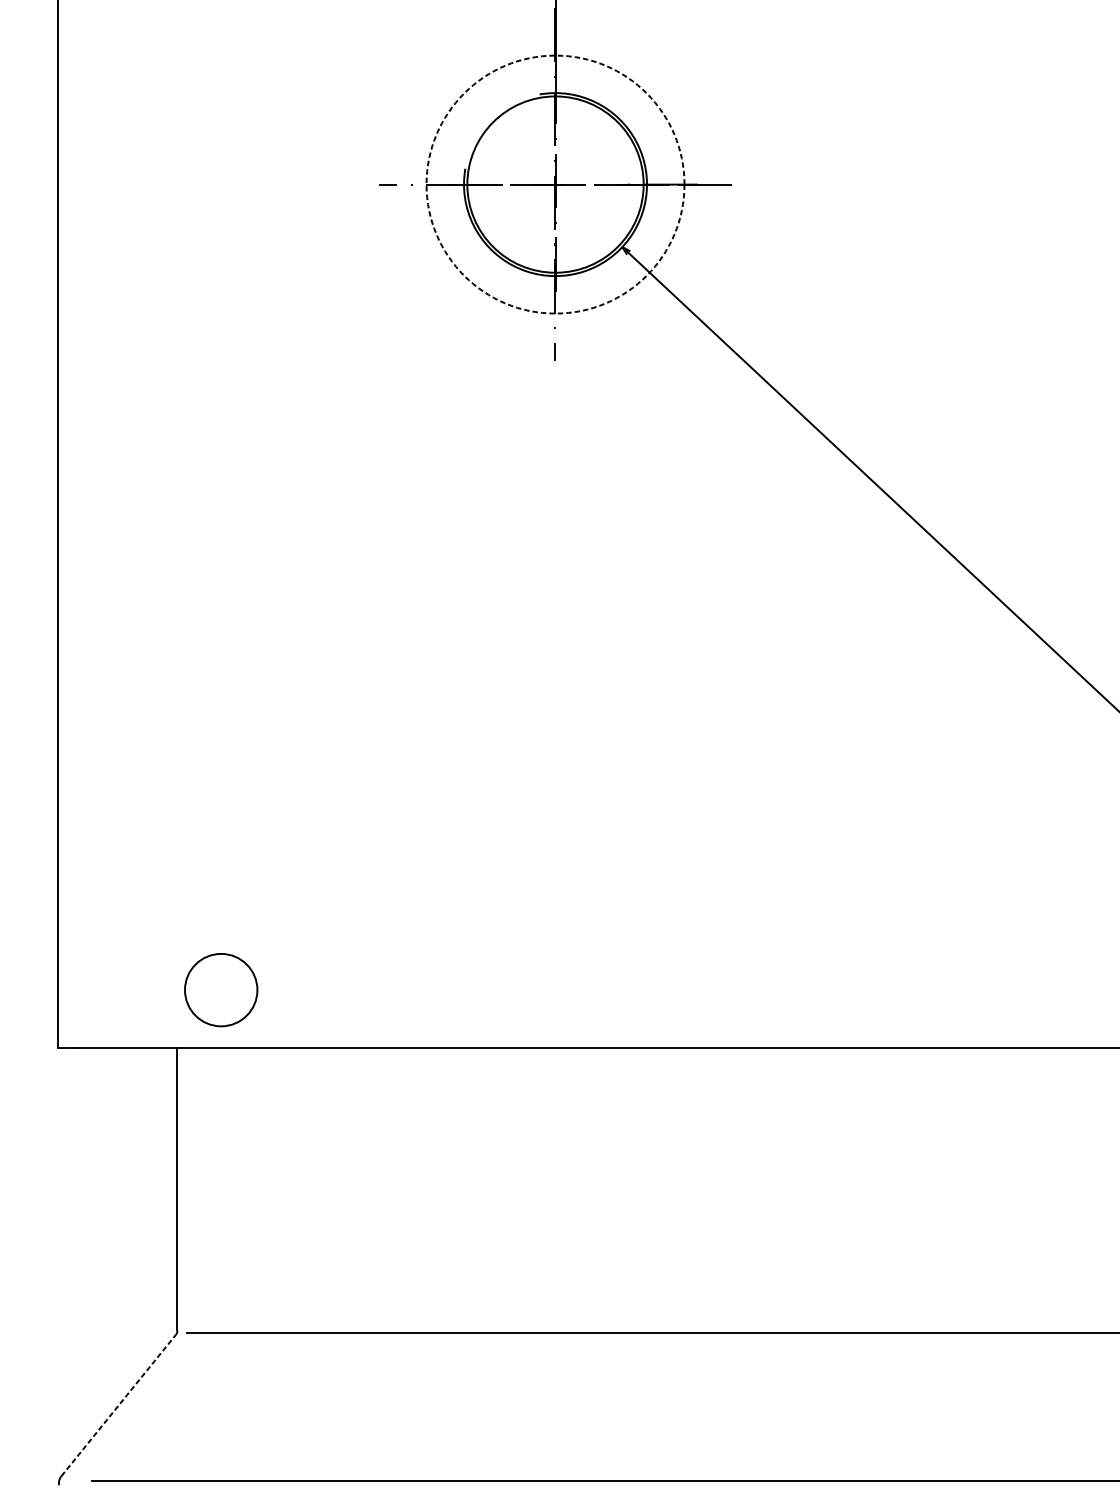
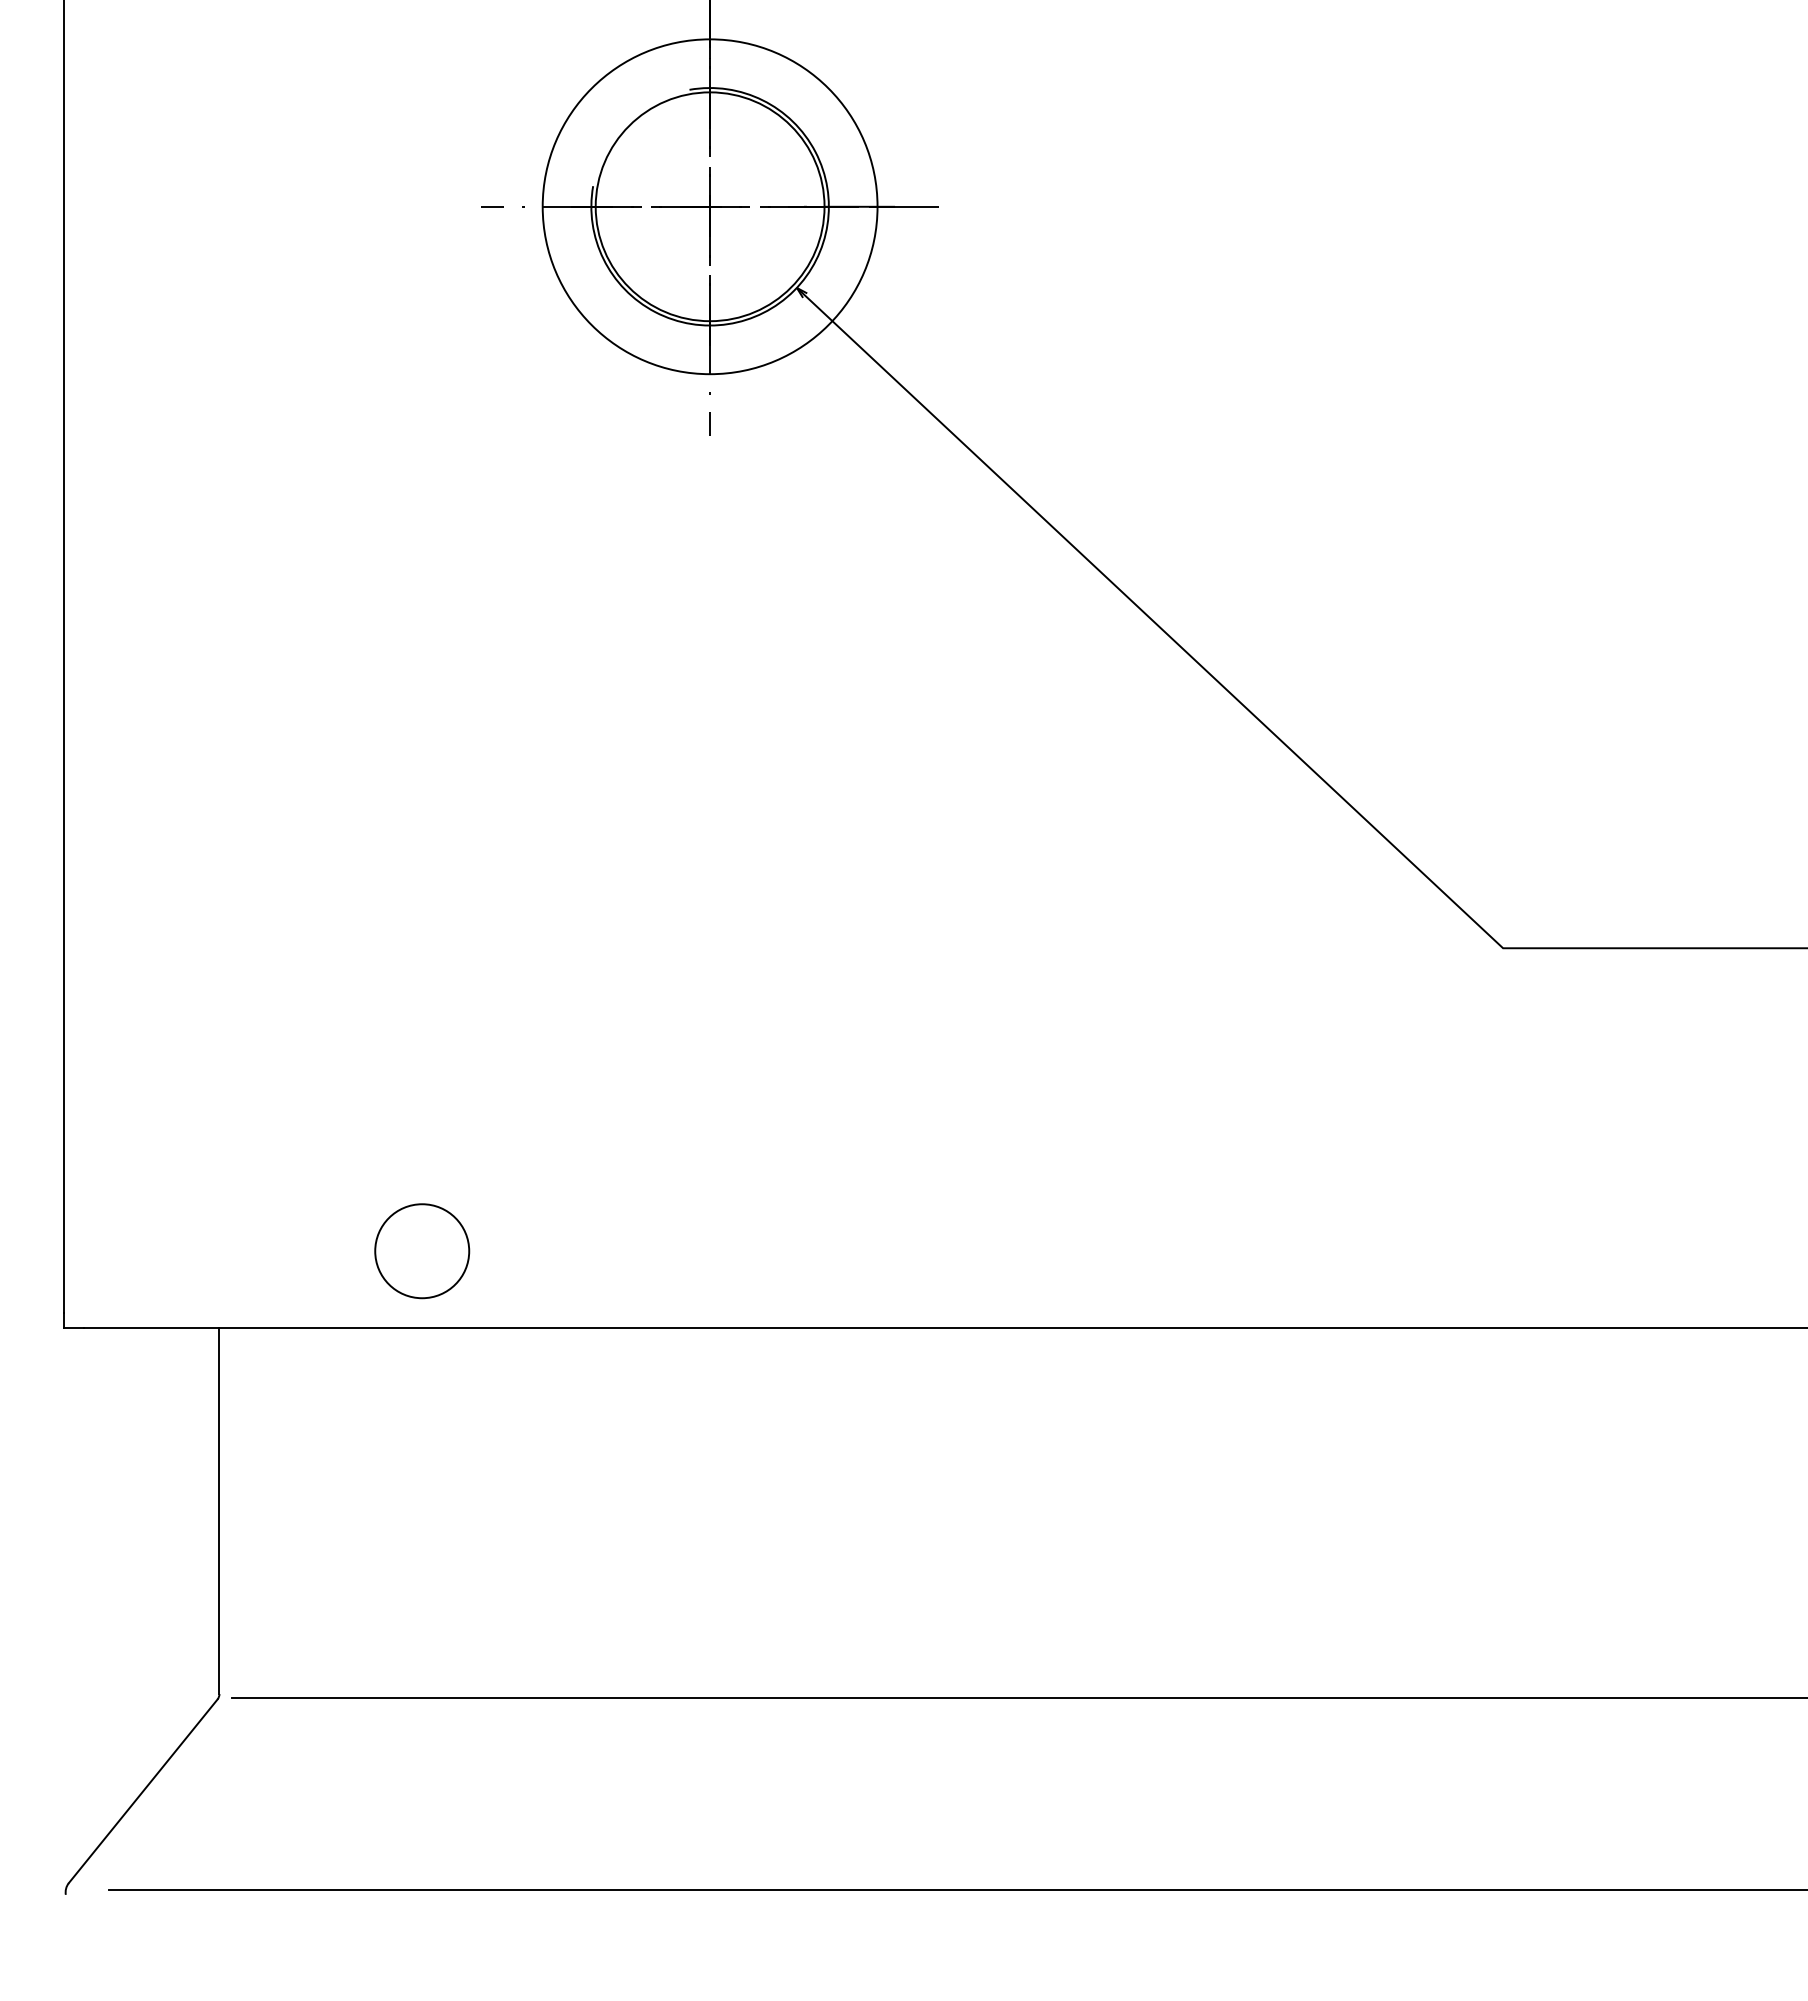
circle: (555, 184) -> (709, 206), dashed -> solid
circle: (221, 990) -> (422, 1251), moved
line: (118, 1404) -> (143, 1790), dashed -> solid

